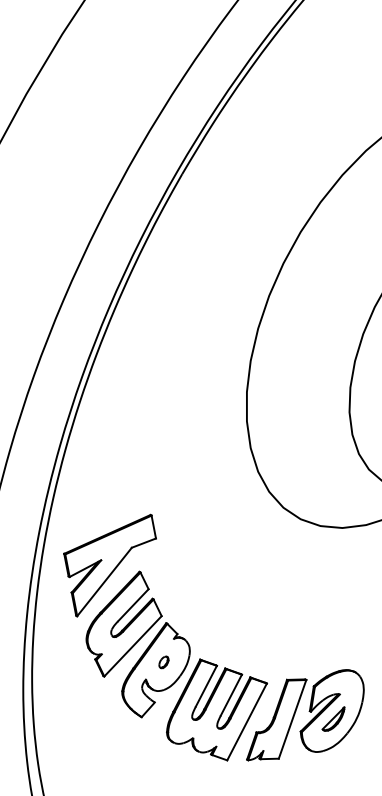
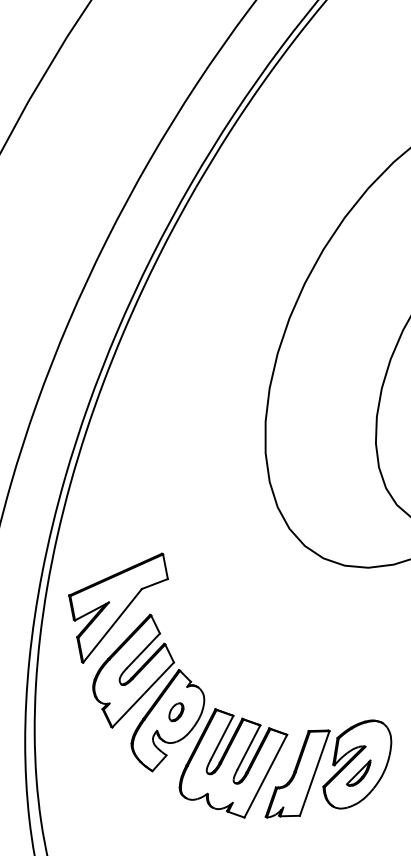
part: (163, 662) -> (175, 712), size x1.43

